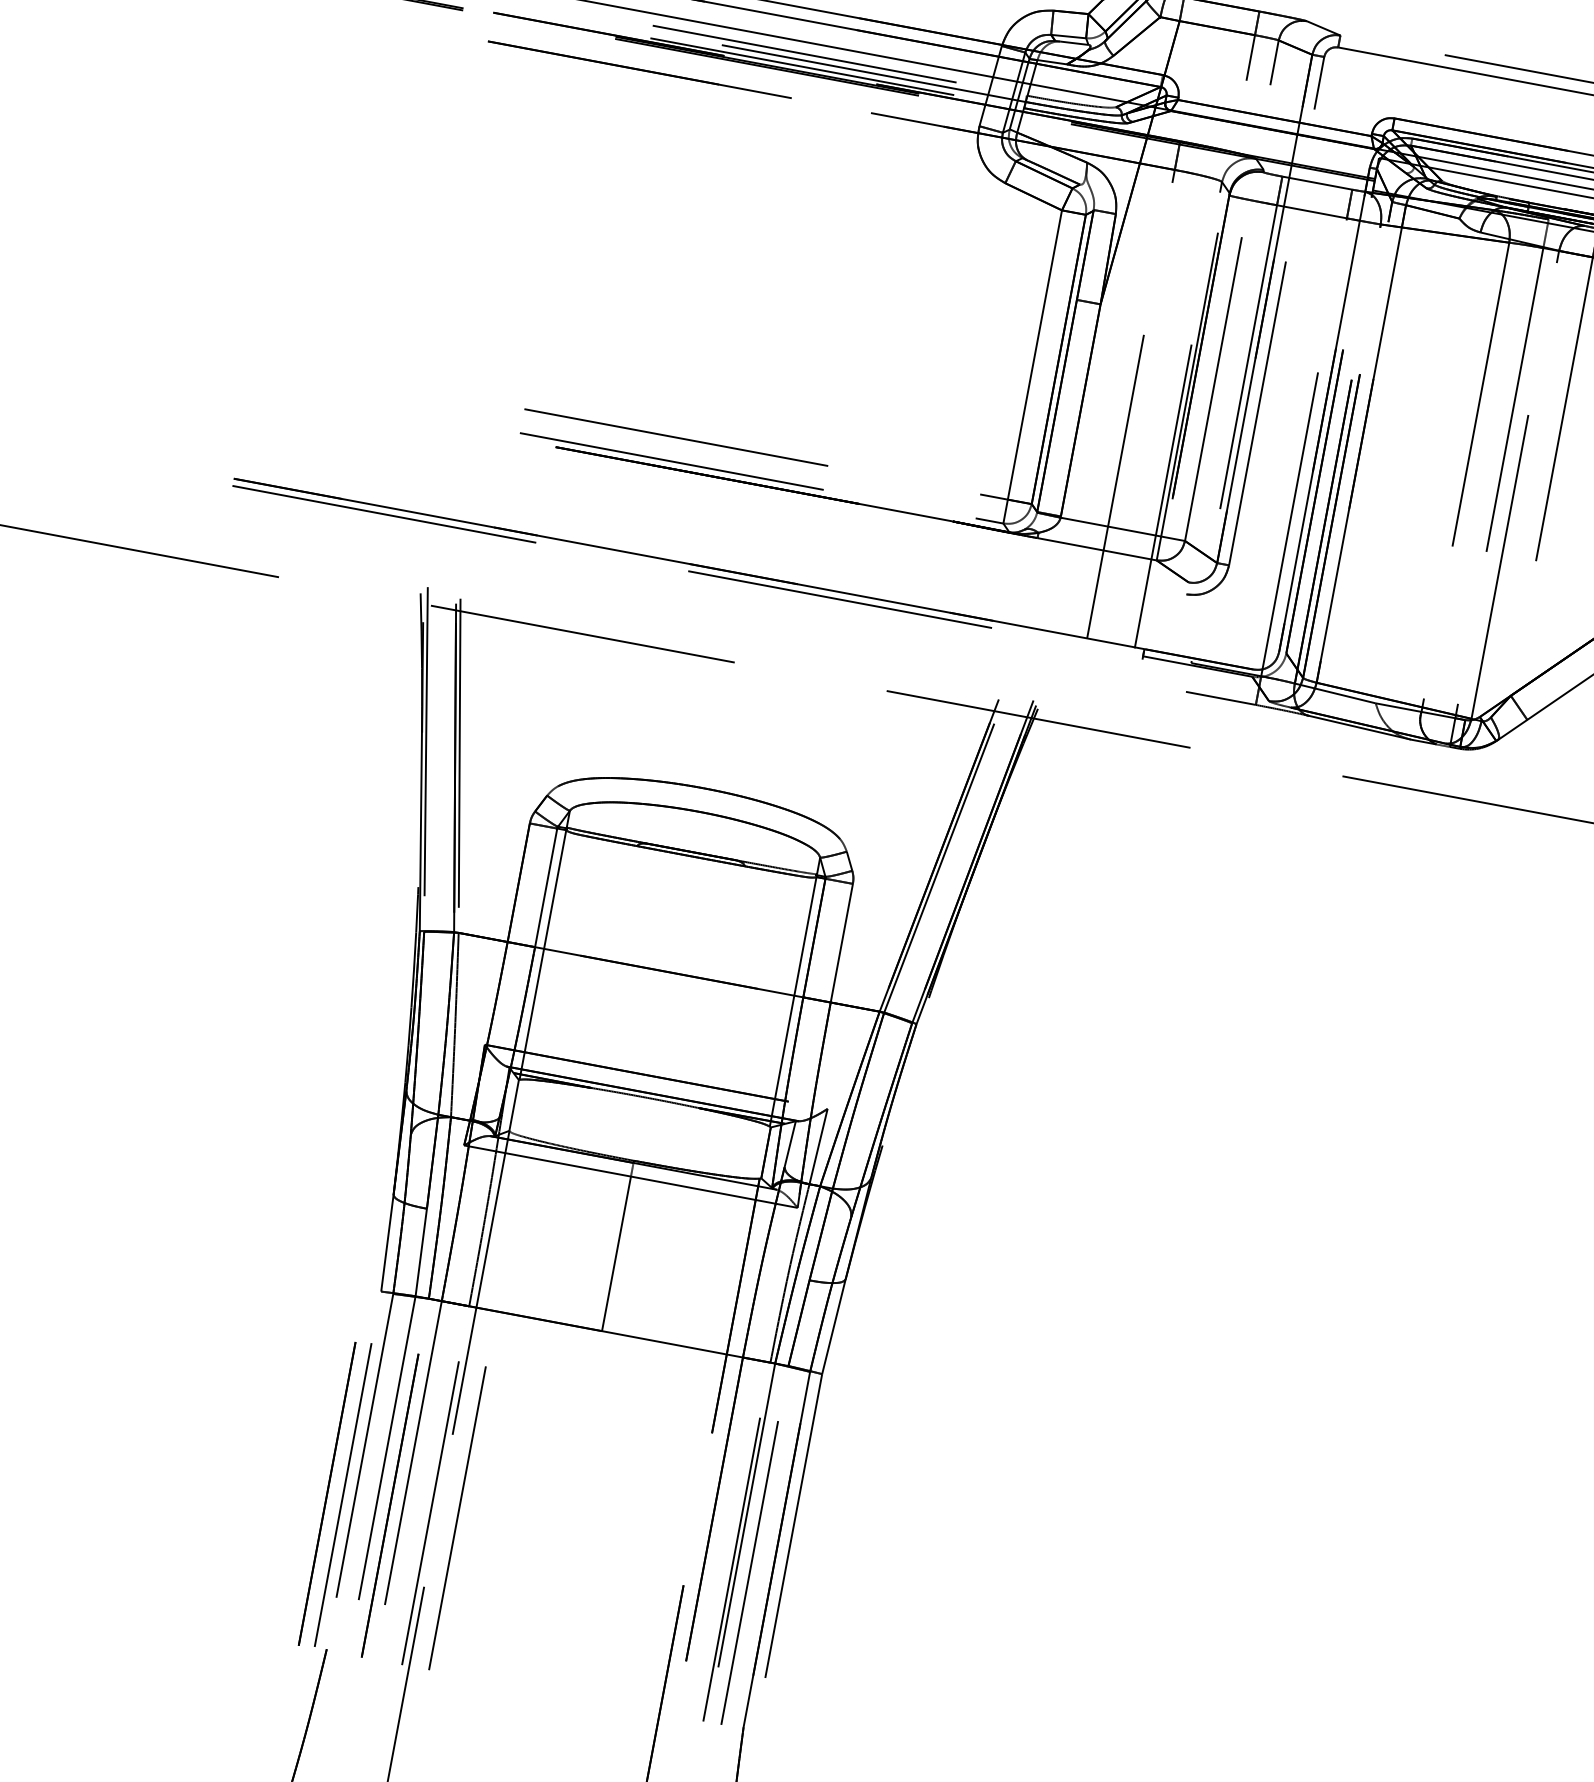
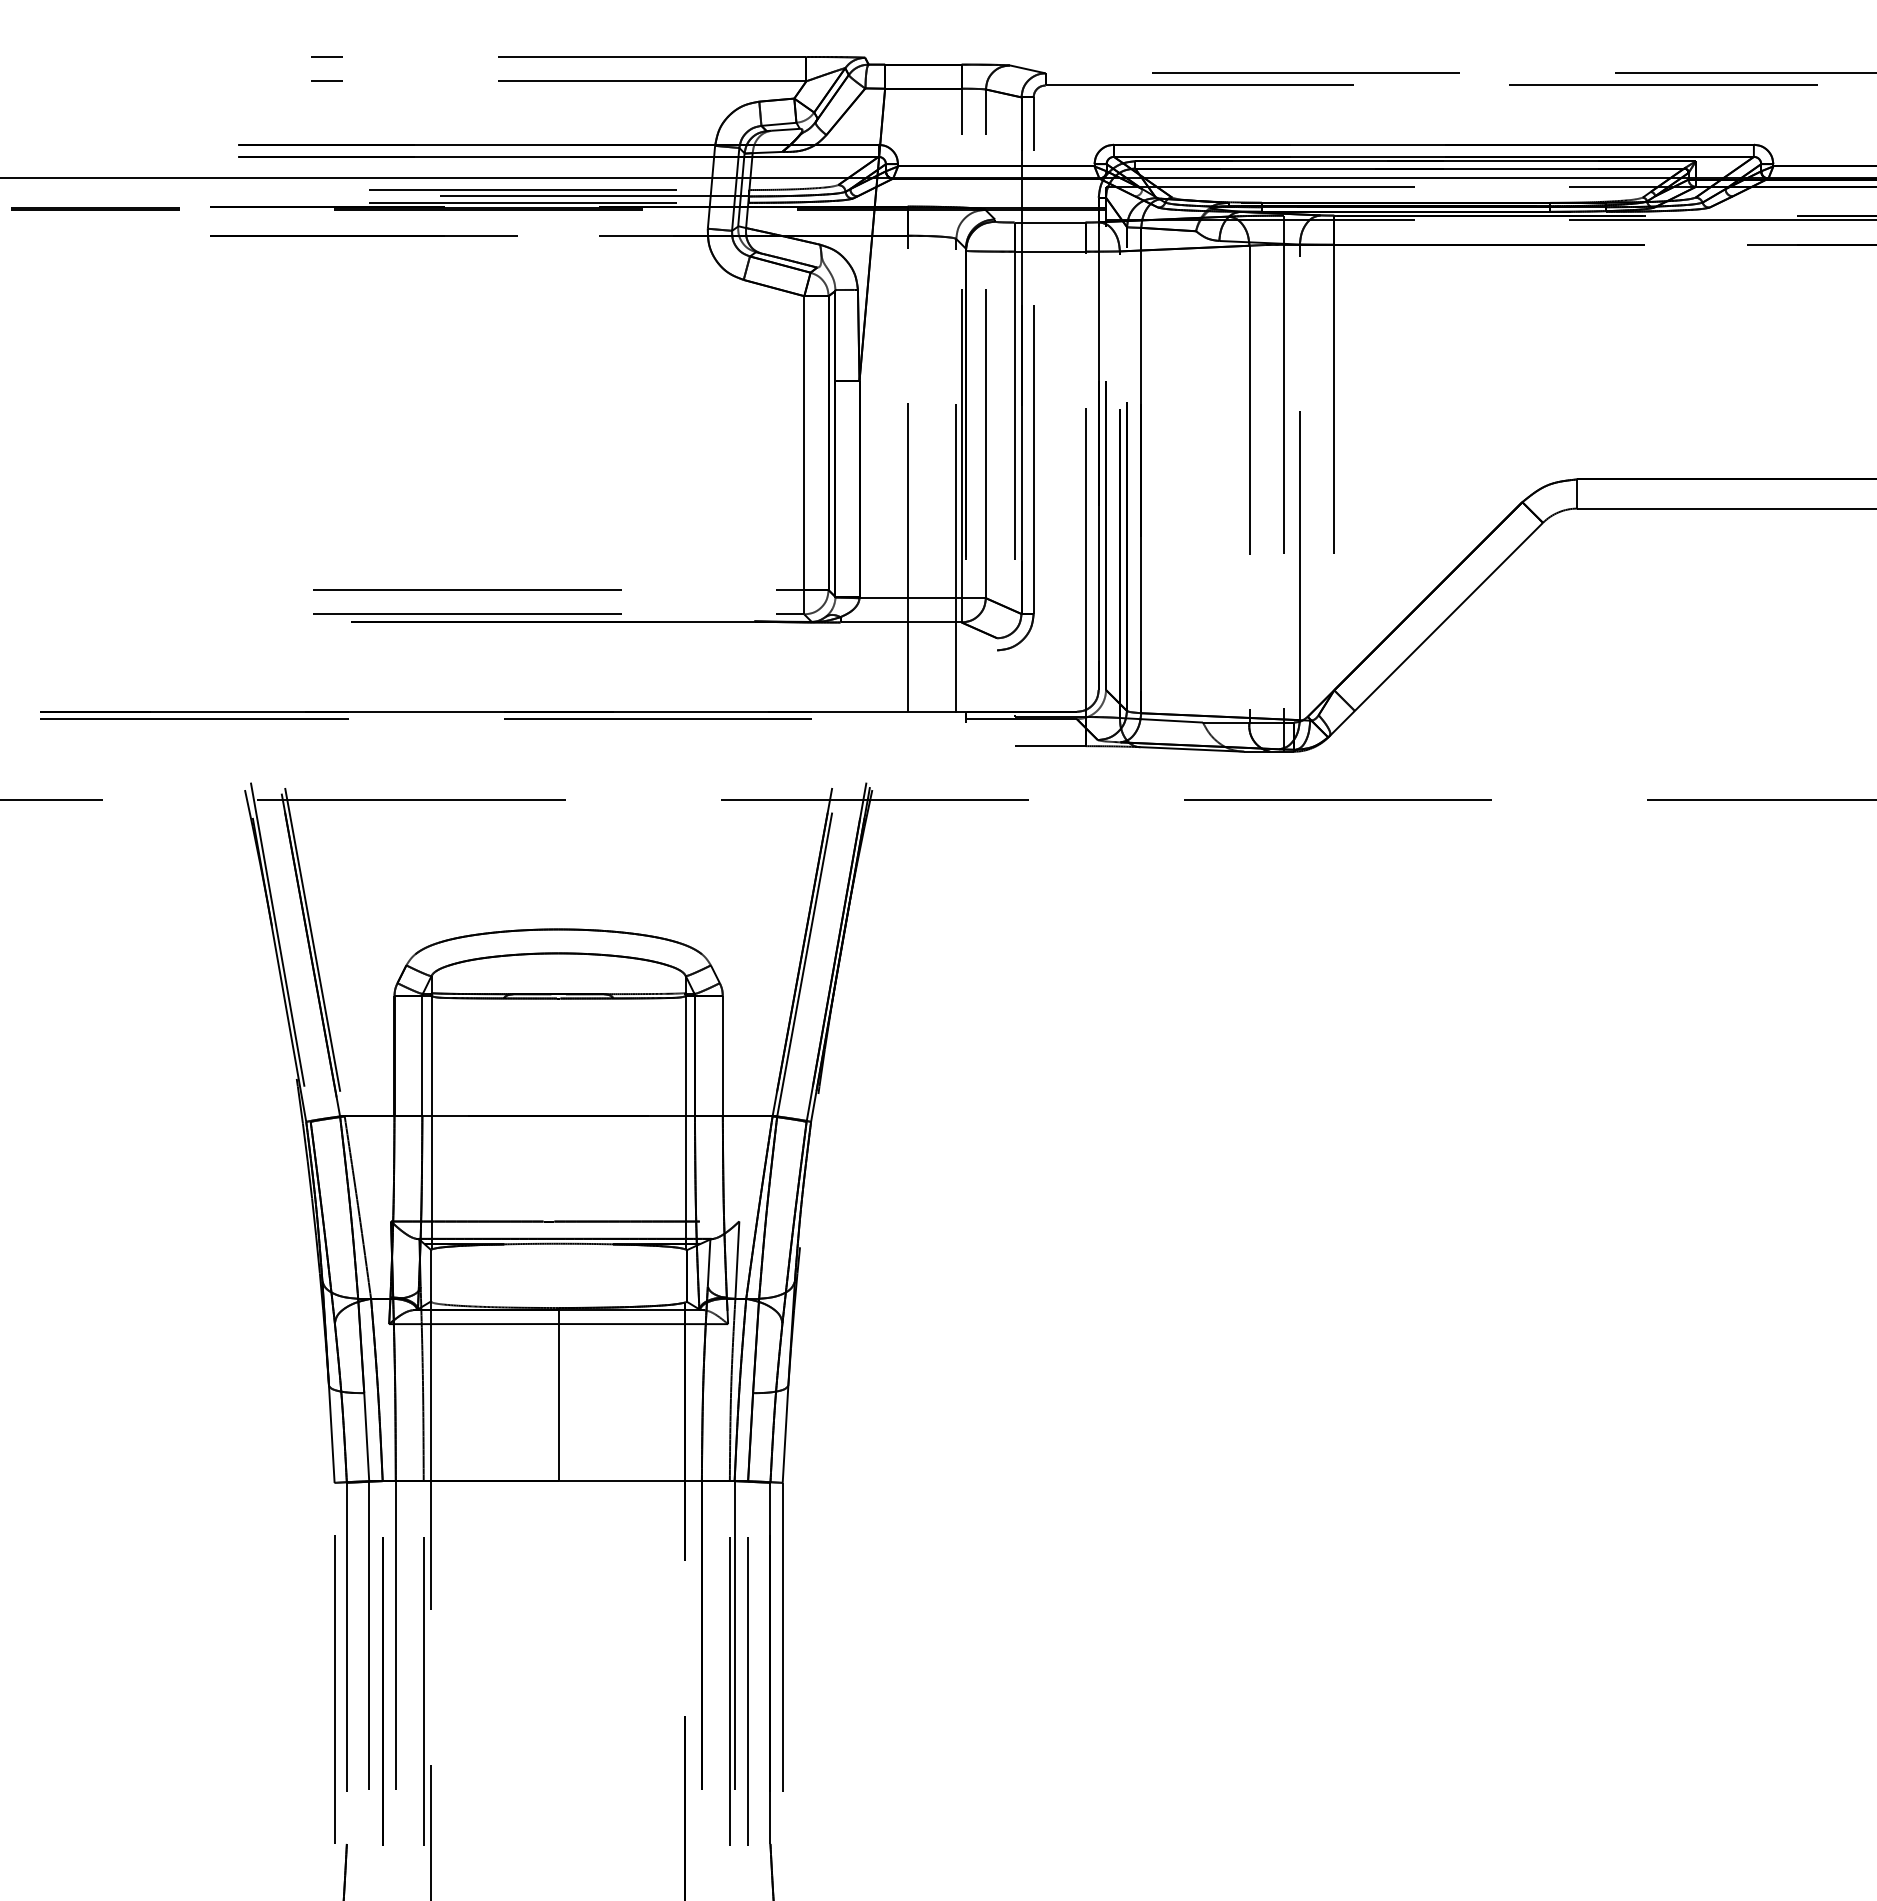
line: (326, 1493) -> (318, 1691), removed
line: (456, 1518) -> (450, 1691), removed

